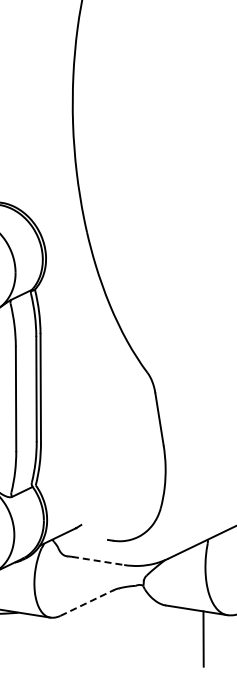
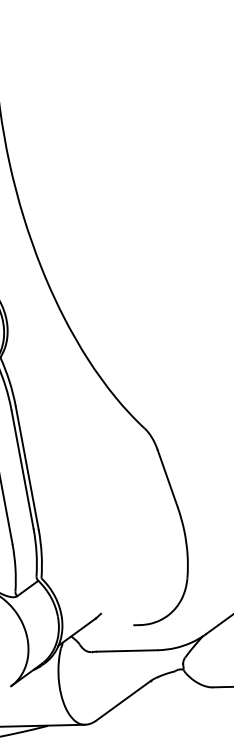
line: (98, 561) -> (127, 651), dashed -> solid
line: (87, 602) -> (123, 700), dashed -> solid

